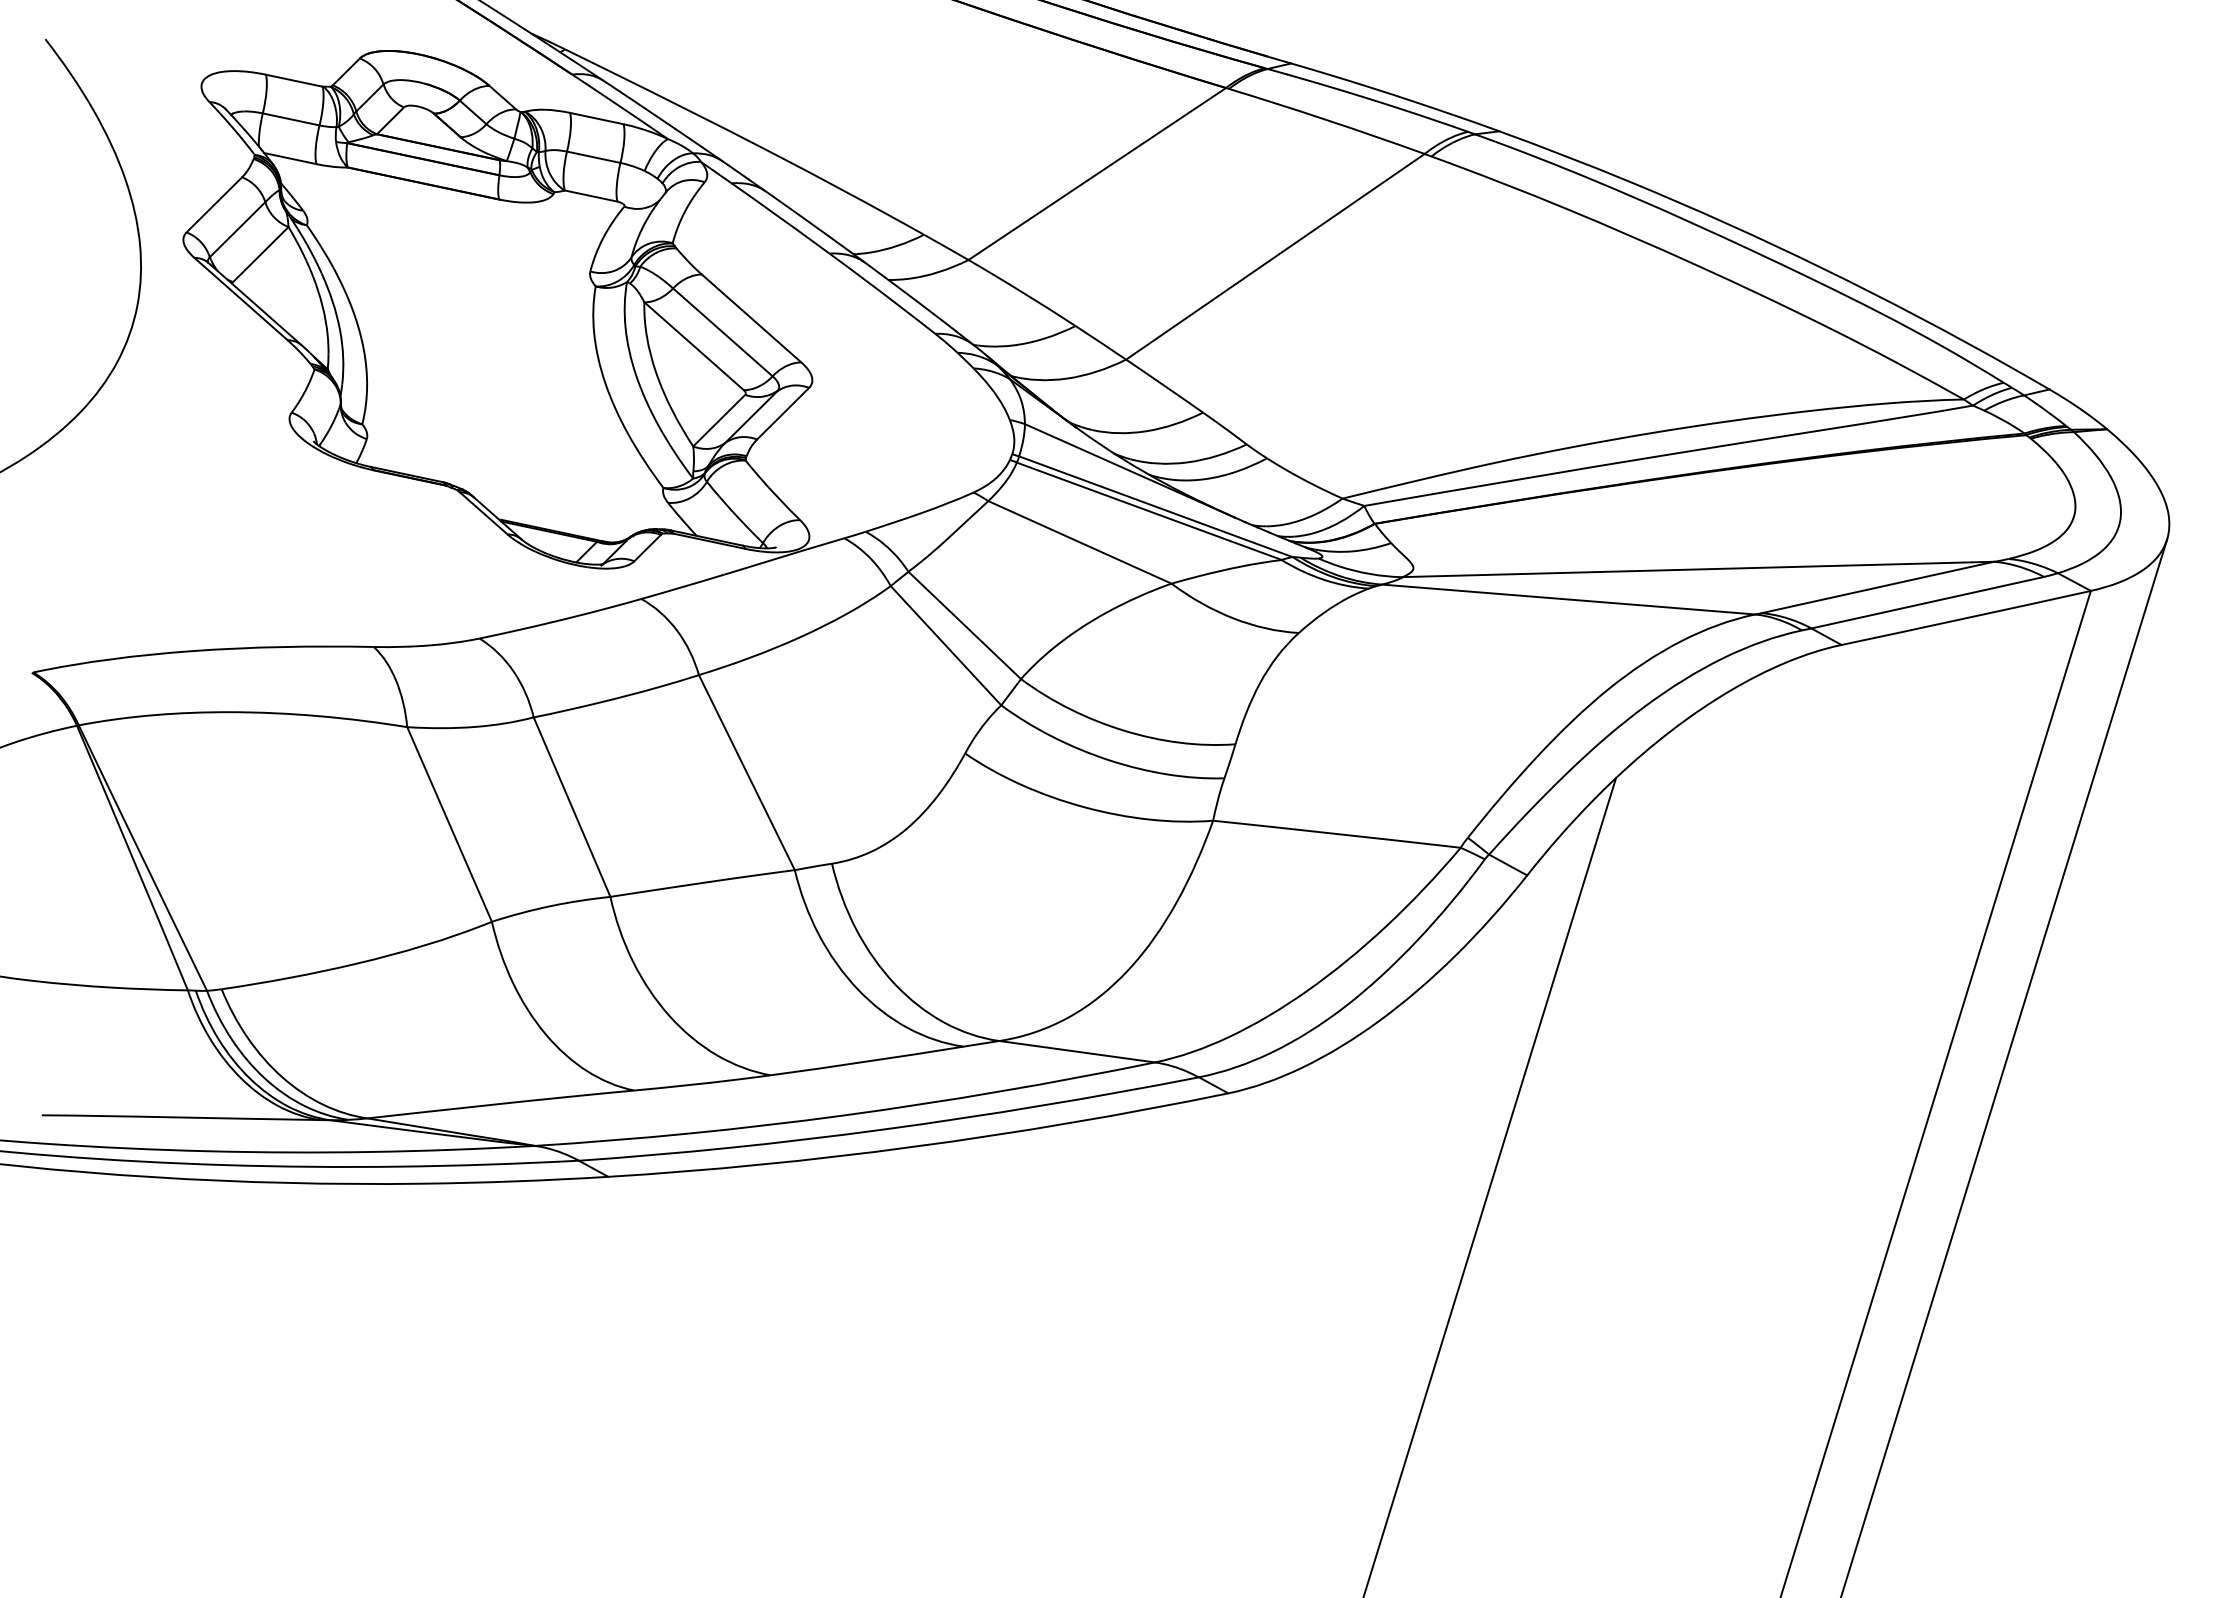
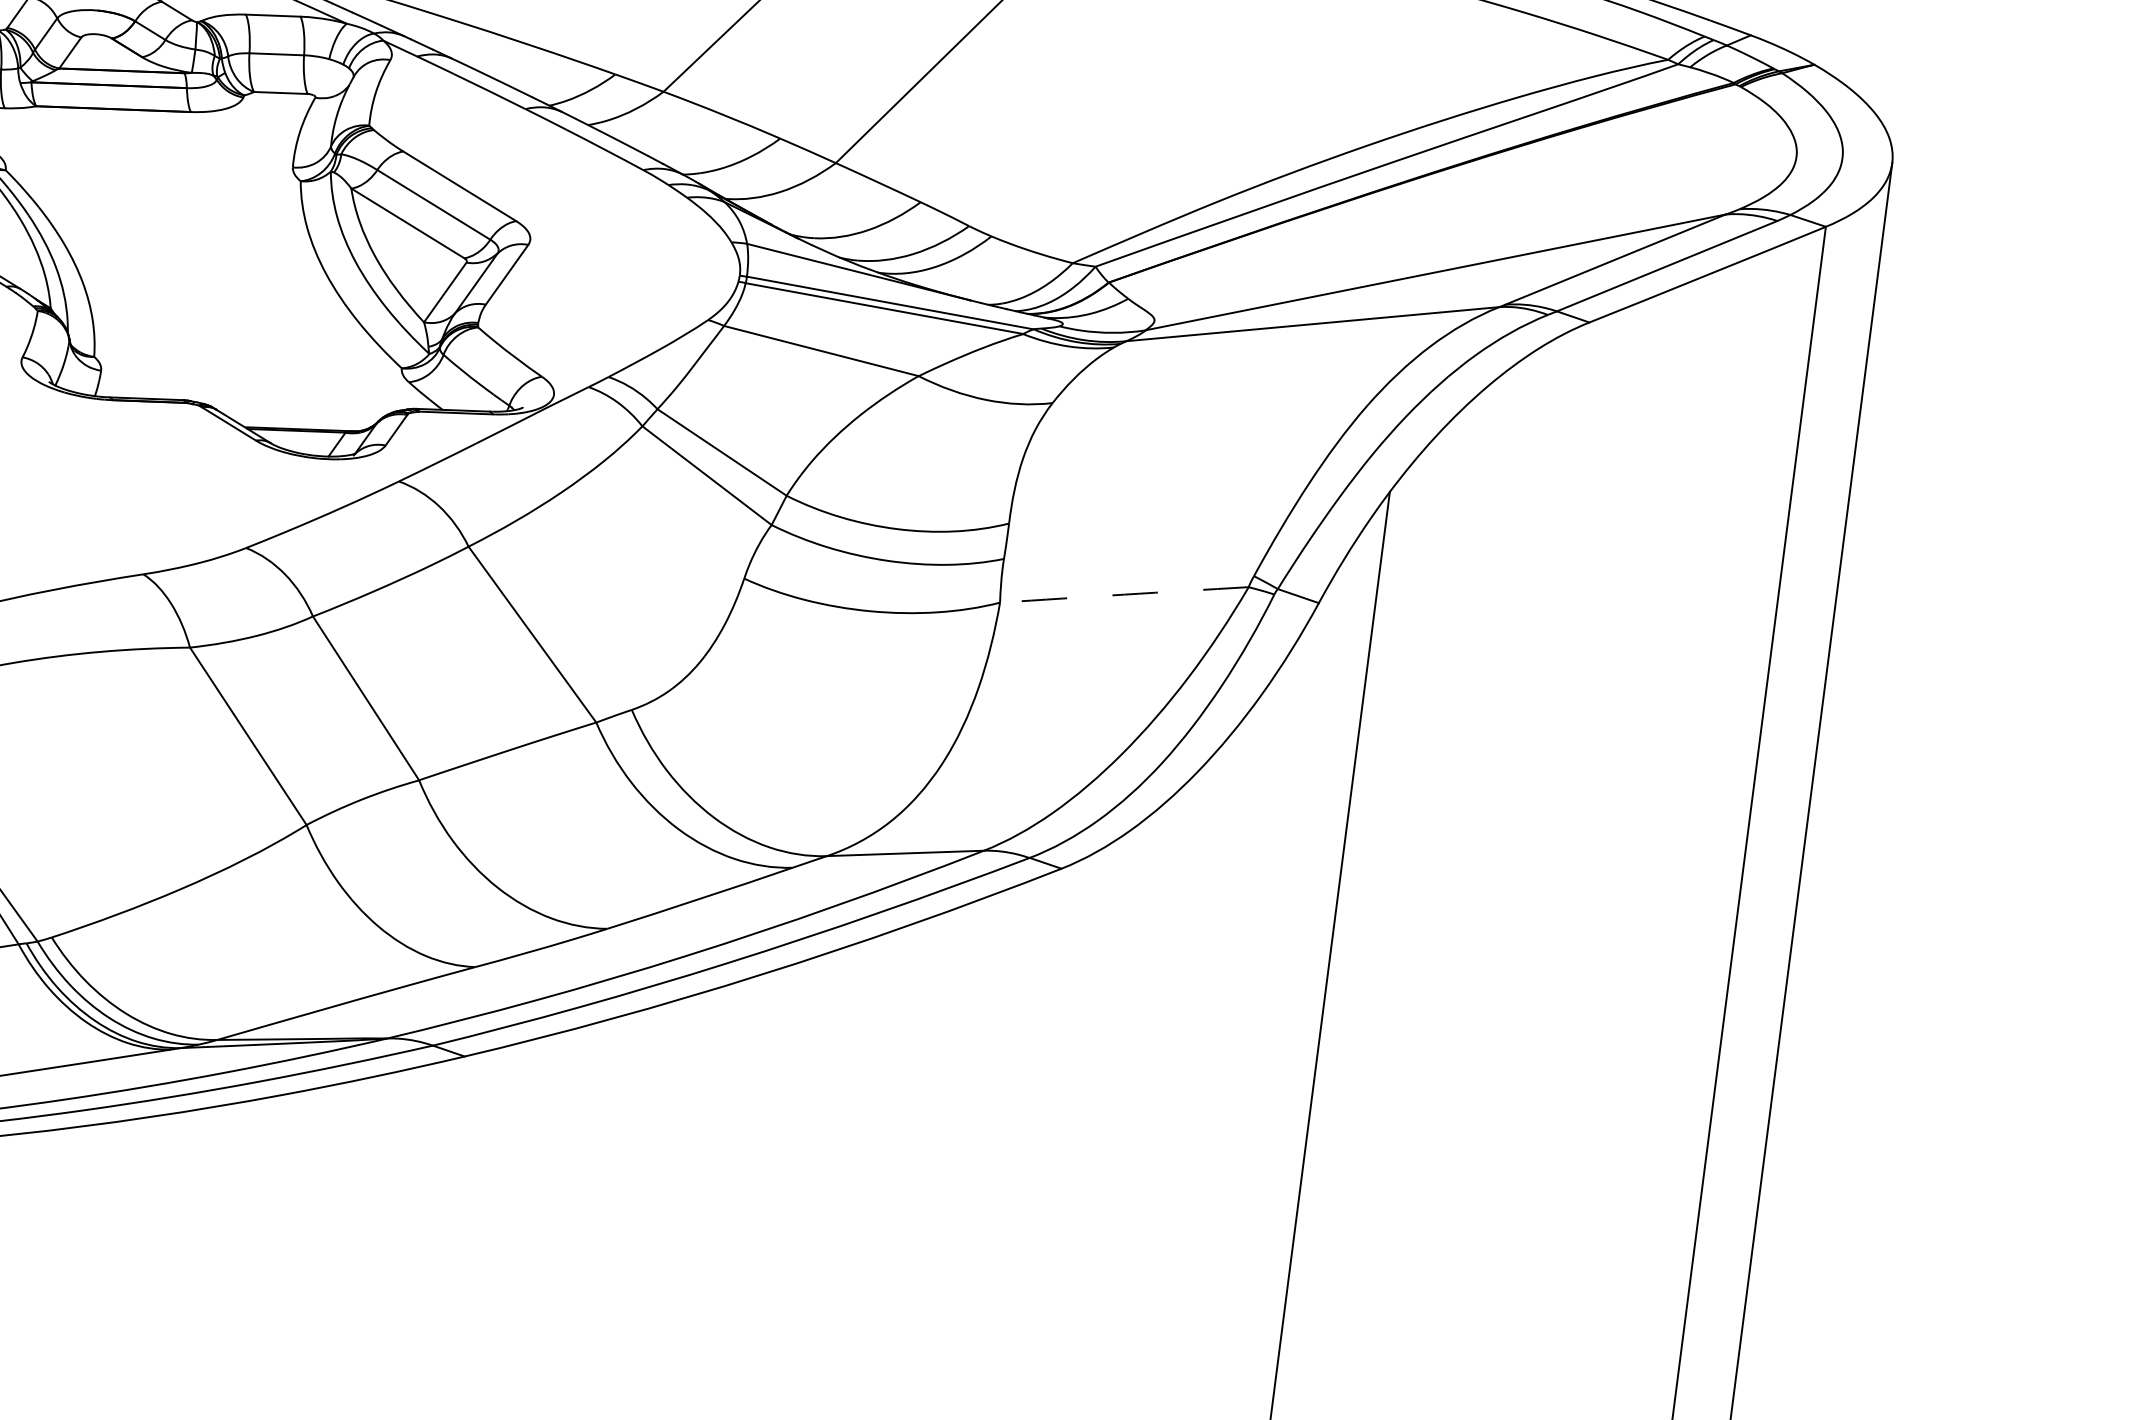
arc: (1336, 833) -> (1123, 594), solid -> dashed

